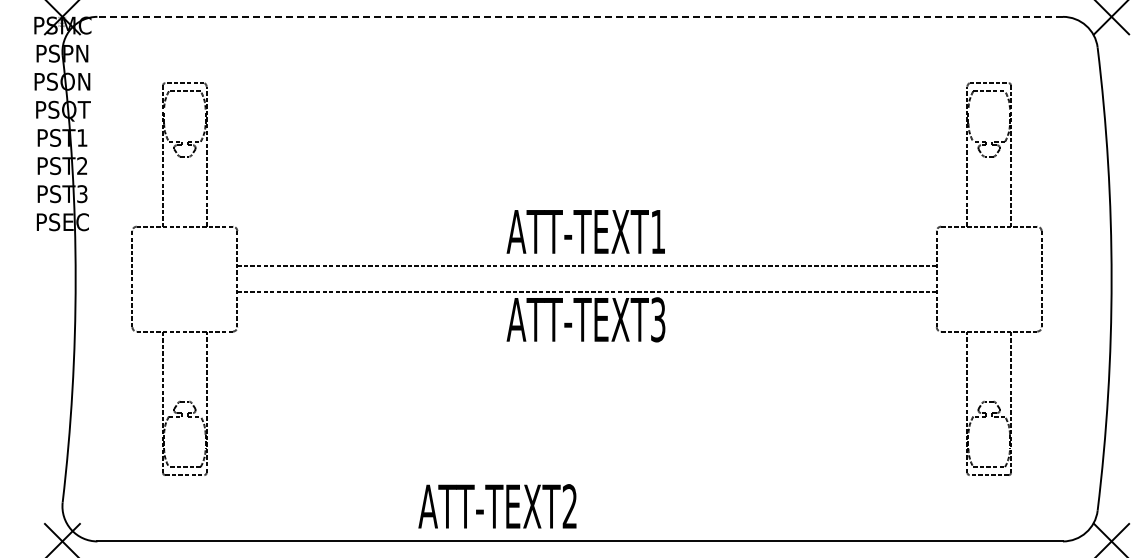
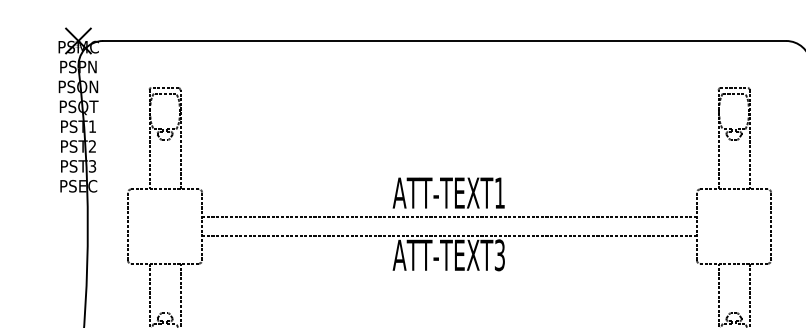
line: (580, 16) -> (444, 40), dashed -> solid

